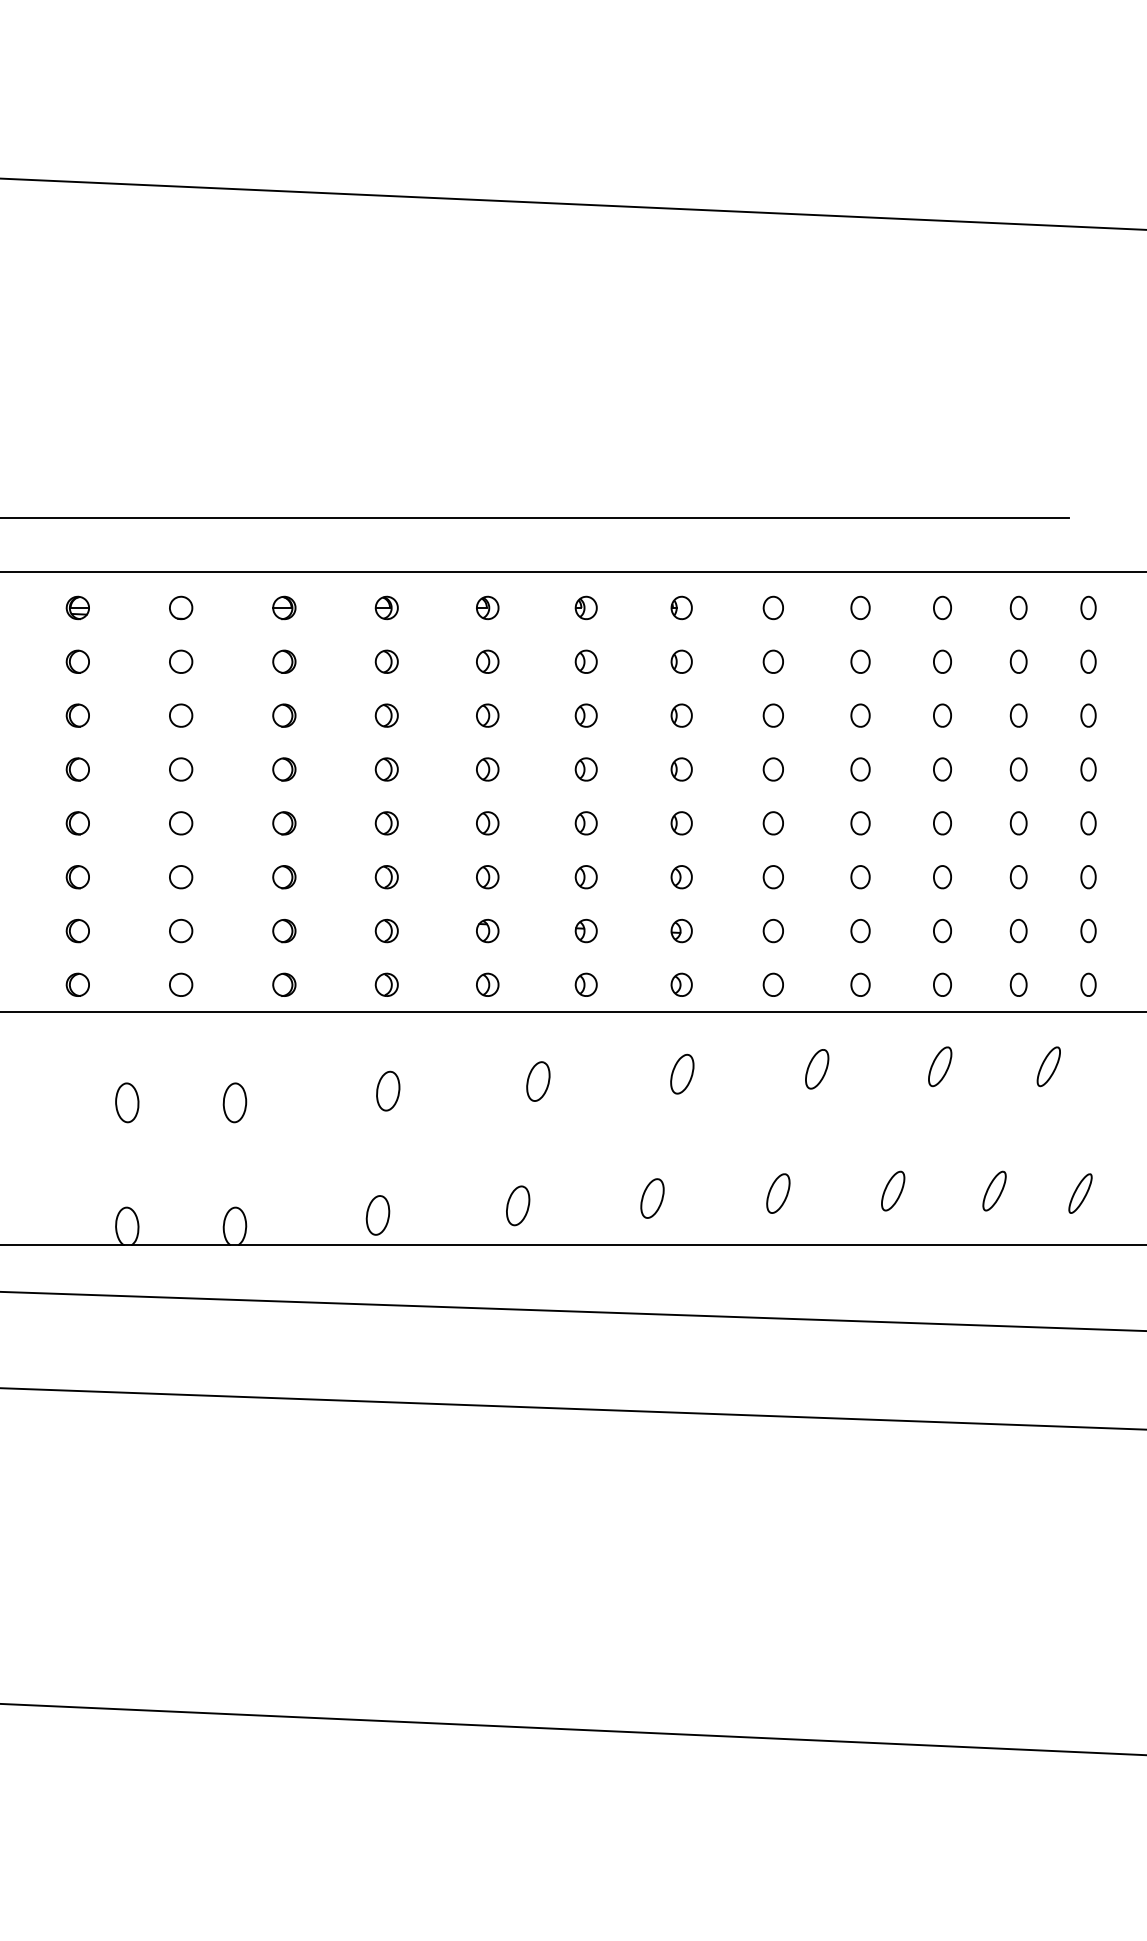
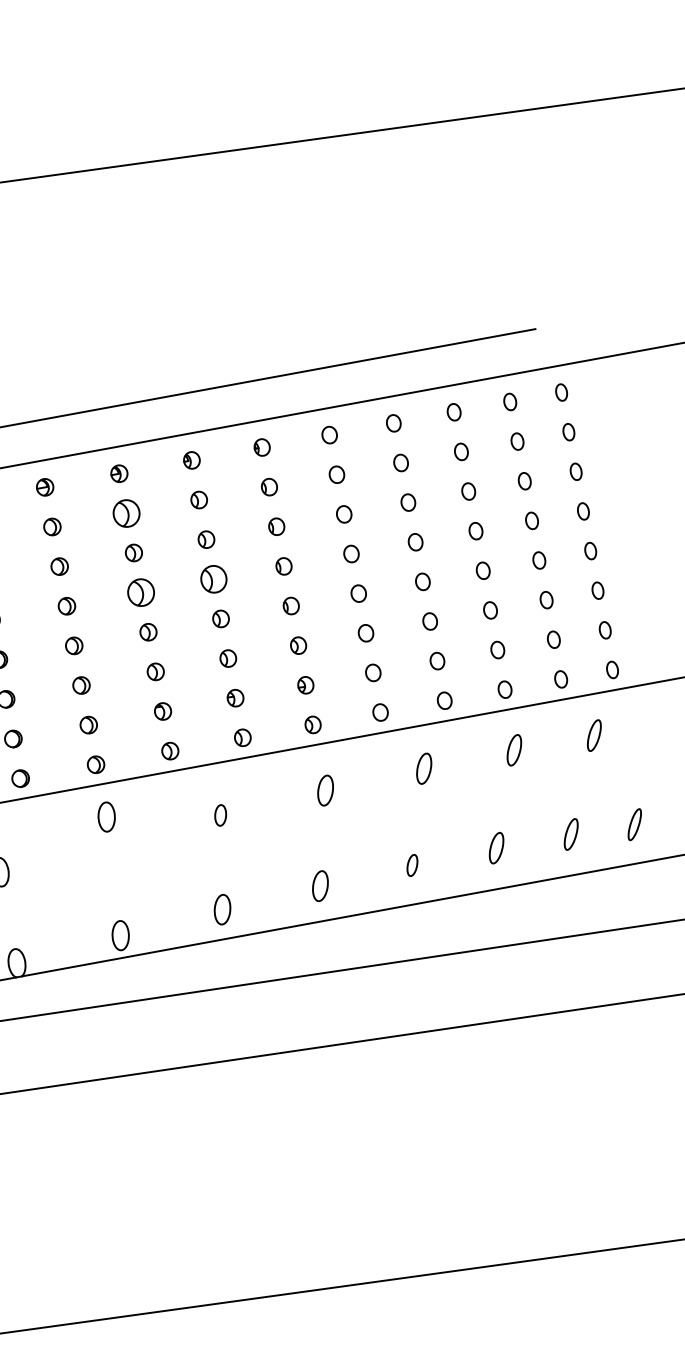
part: (487, 661) -> (126, 513), size x1.6
part: (487, 769) -> (141, 592), size x1.6
part: (585, 769) -> (213, 579), size x1.6
part: (538, 1081) -> (220, 815), size x0.7
part: (388, 1090) -> (106, 816), moved
part: (778, 1193) -> (412, 865), size x0.7

